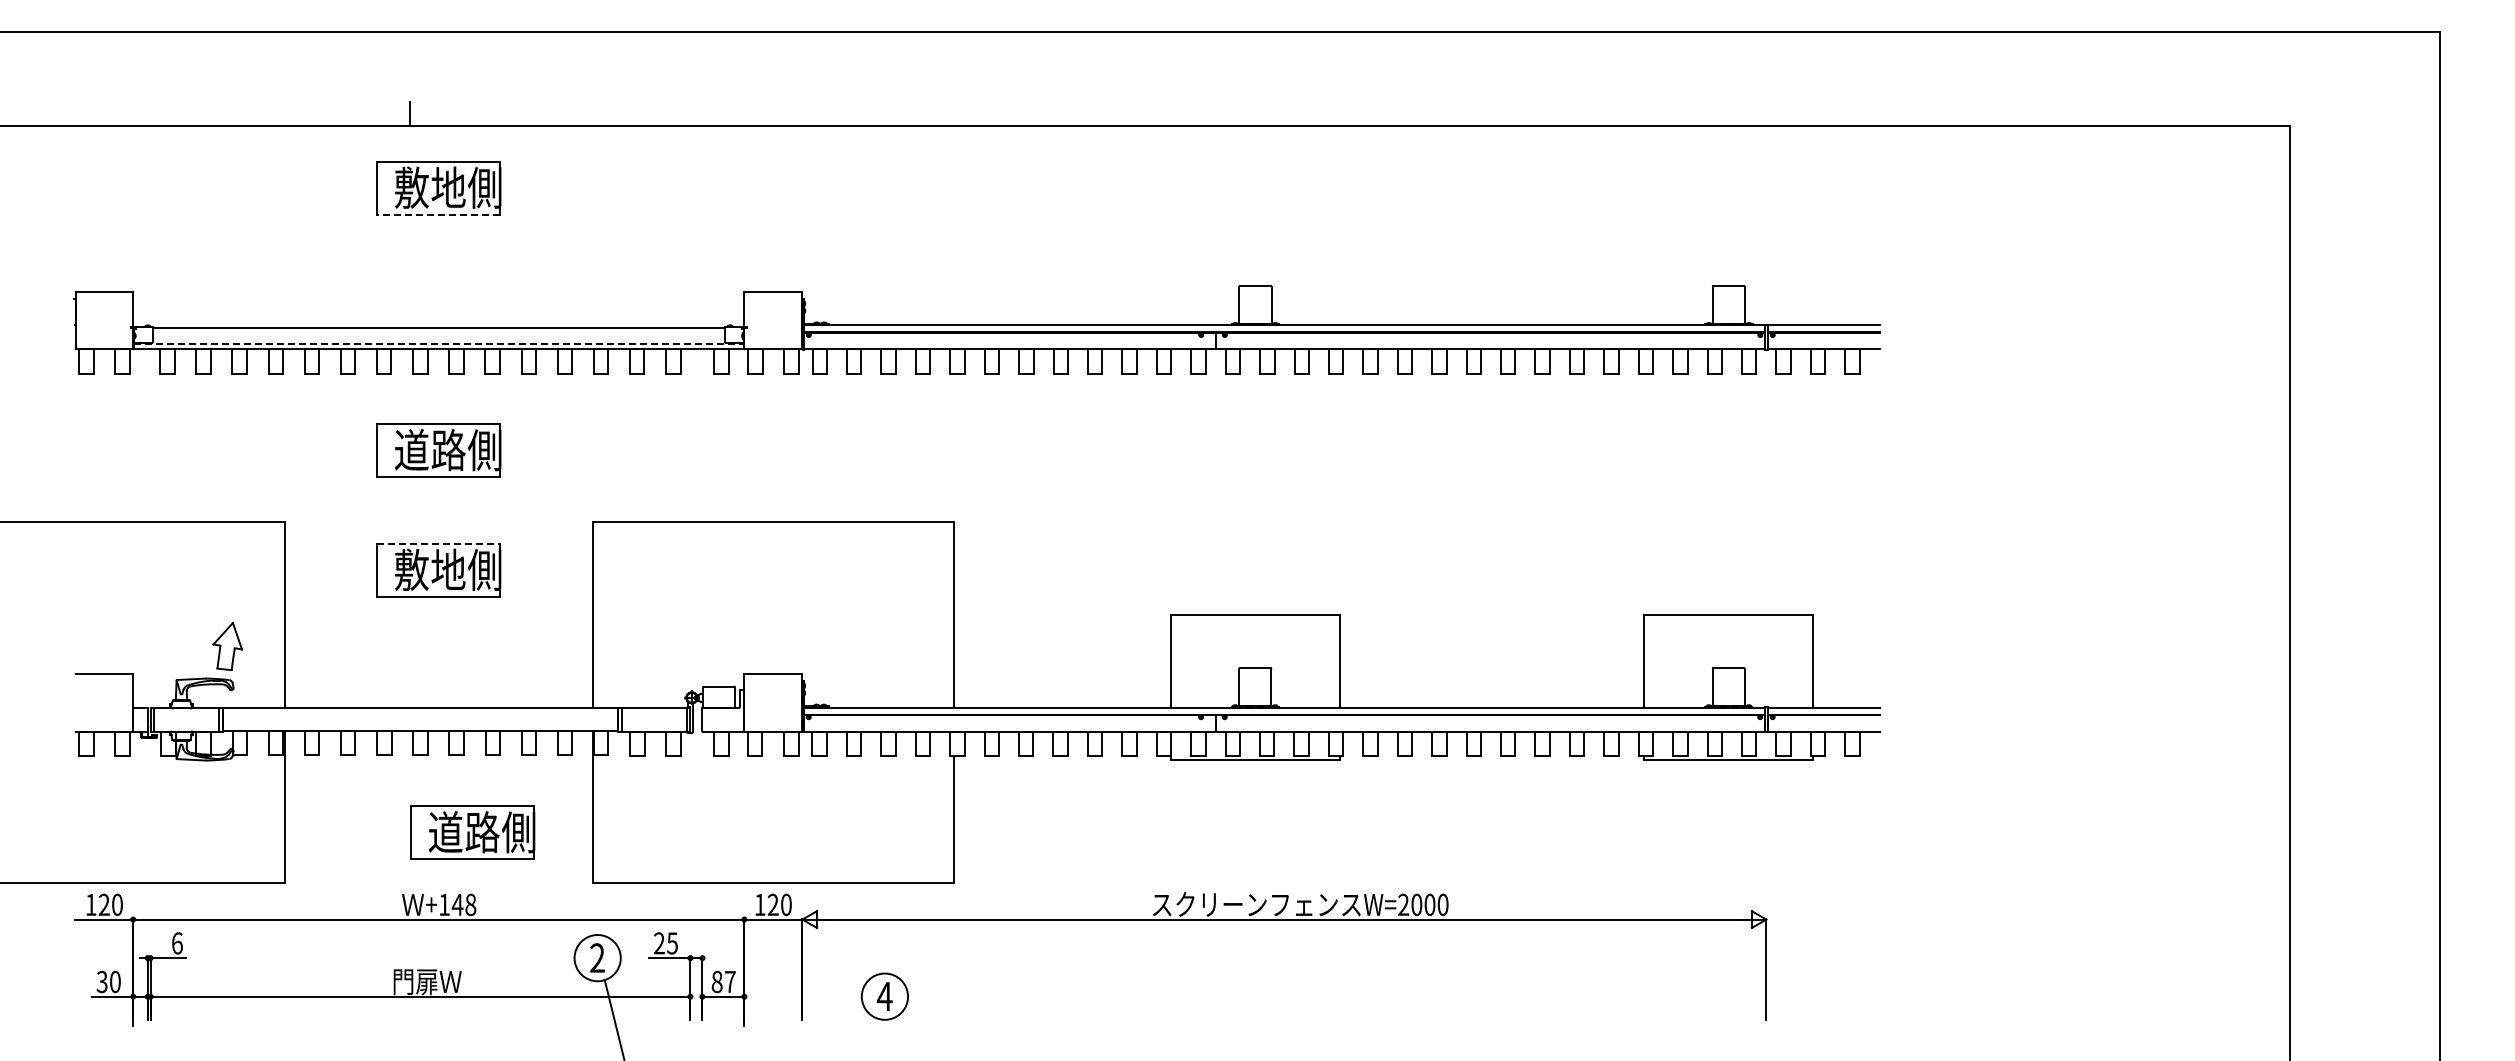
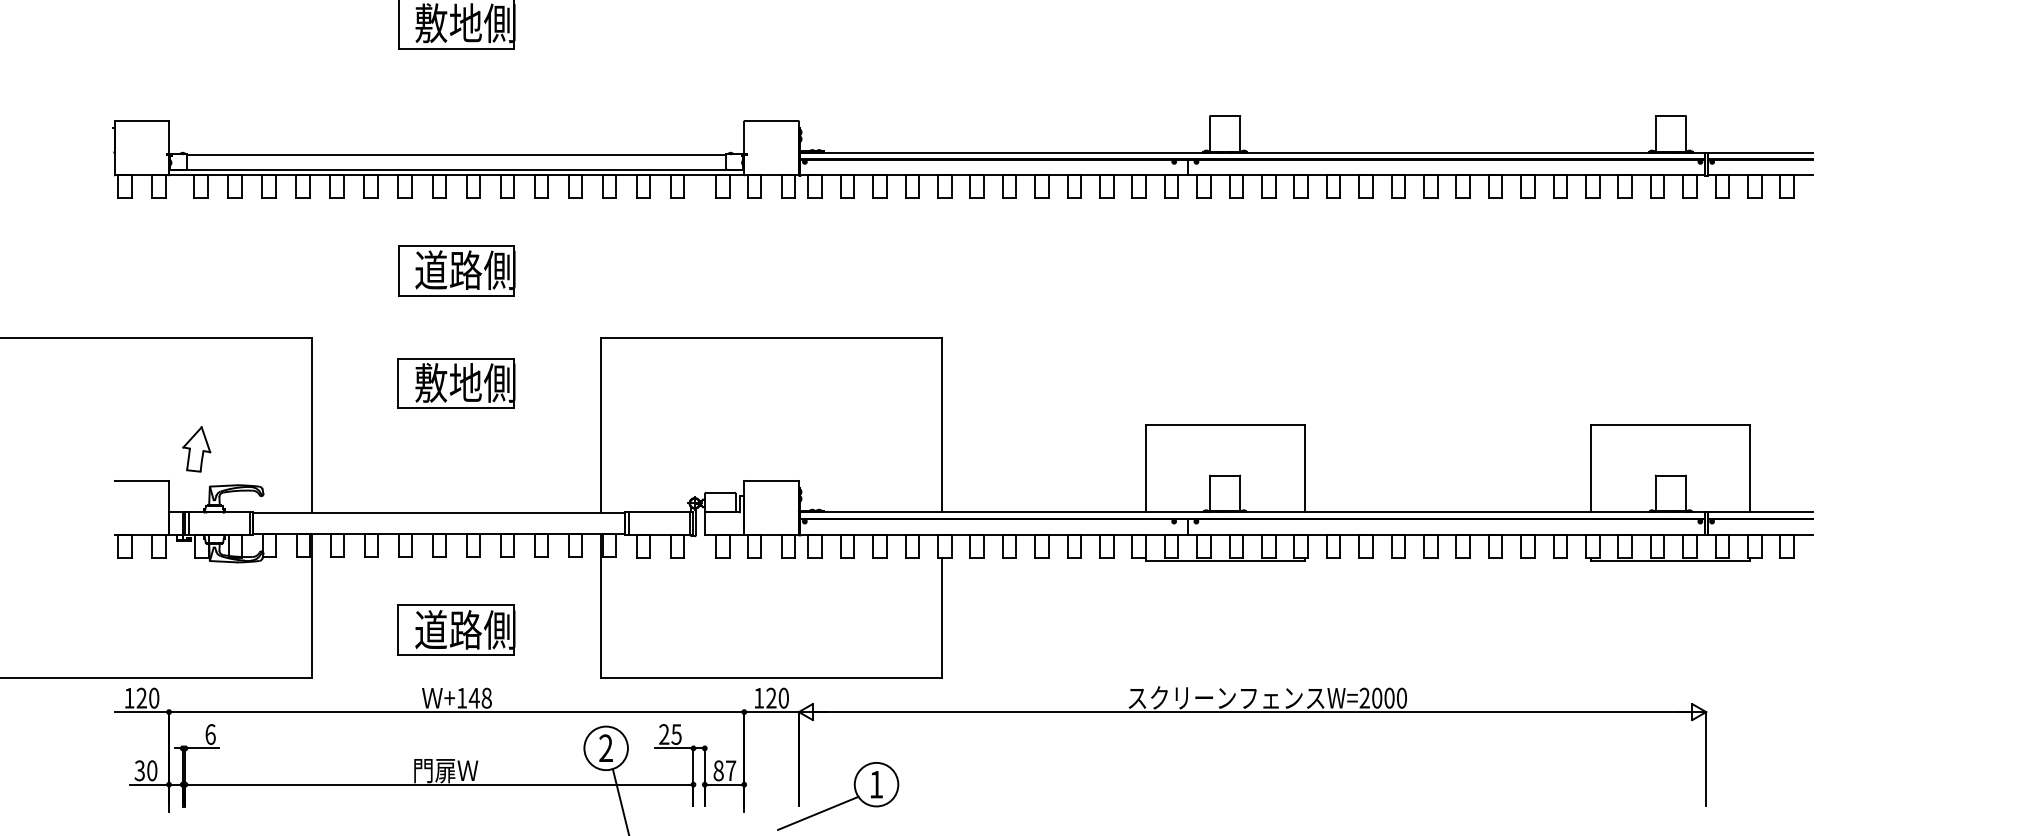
line: (437, 214) -> (455, 48), dashed -> solid
line: (439, 343) -> (457, 169), dashed -> solid
line: (438, 543) -> (456, 358), dashed -> solid
part: (227, 646) -> (196, 449), moved
part: (472, 832) -> (456, 630), moved
text: (884, 996) -> (876, 784), 4 -> 1
line: (822, 1026) -> (817, 812), added

